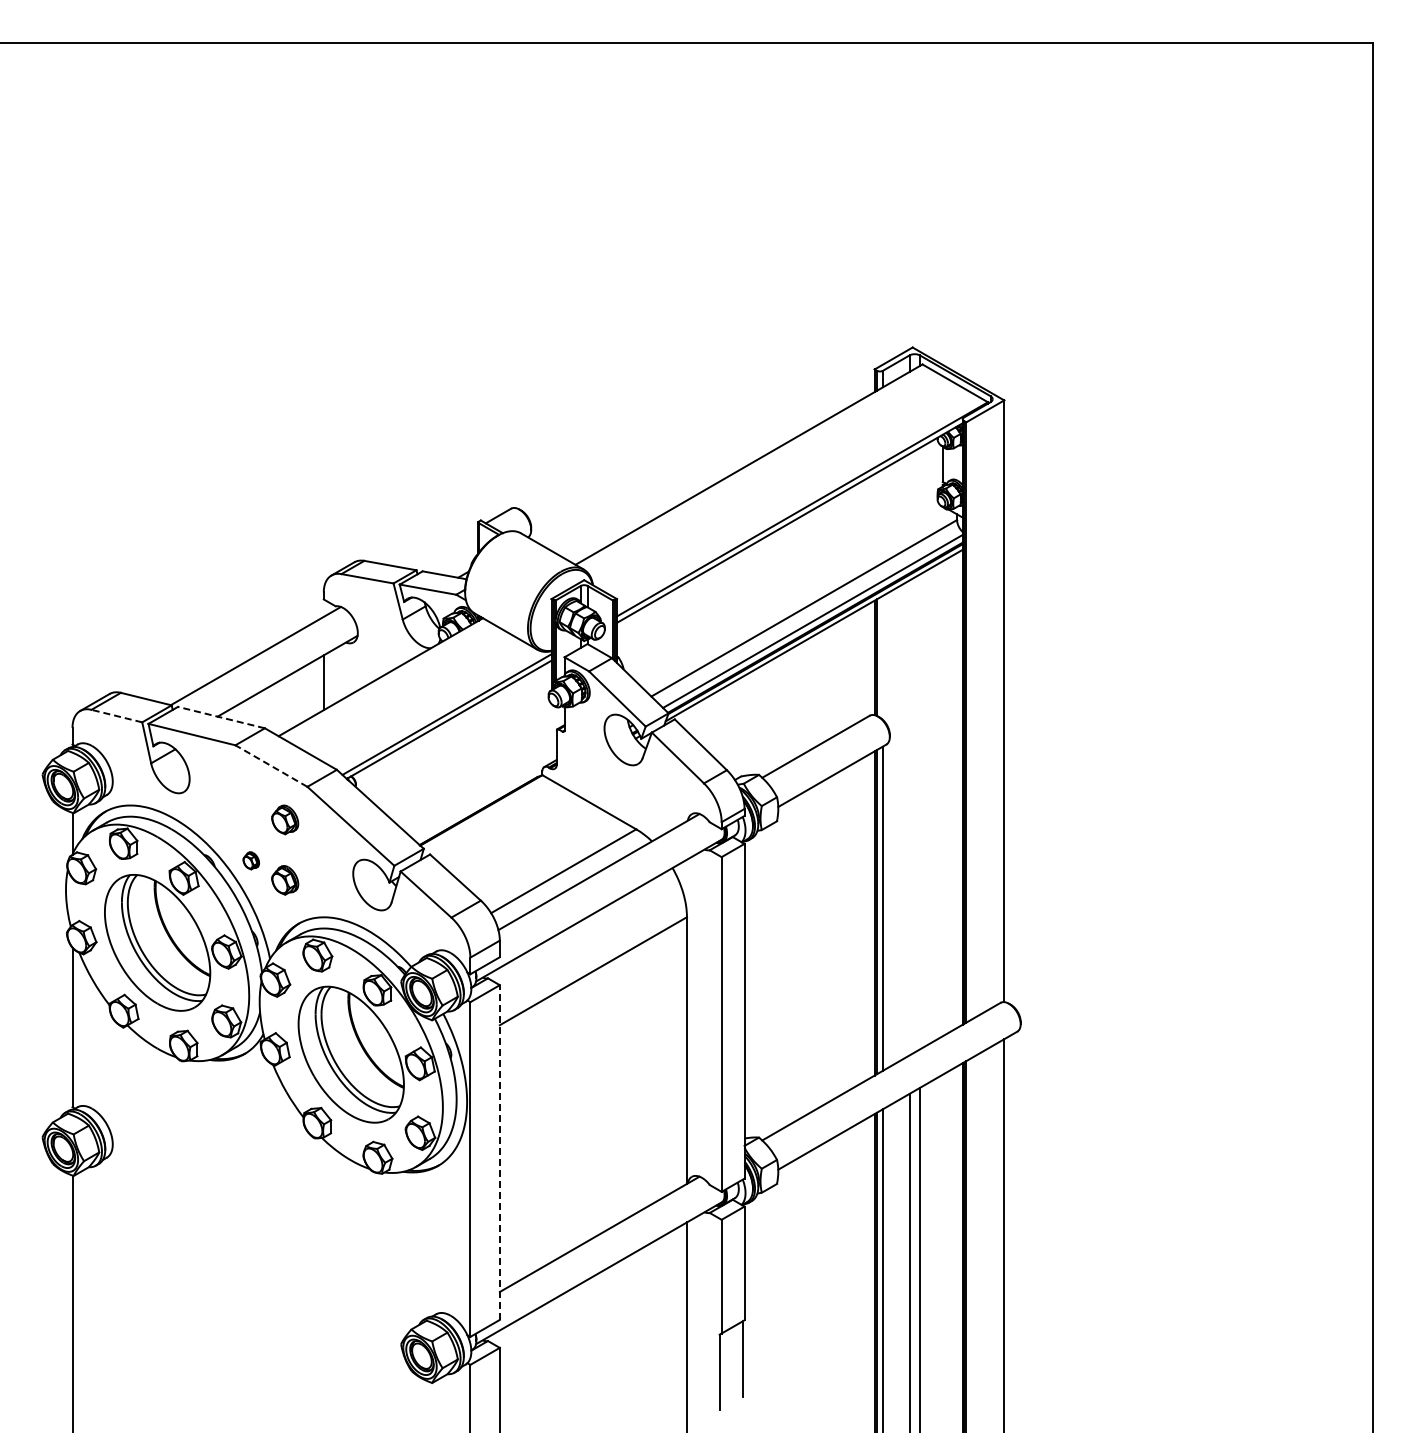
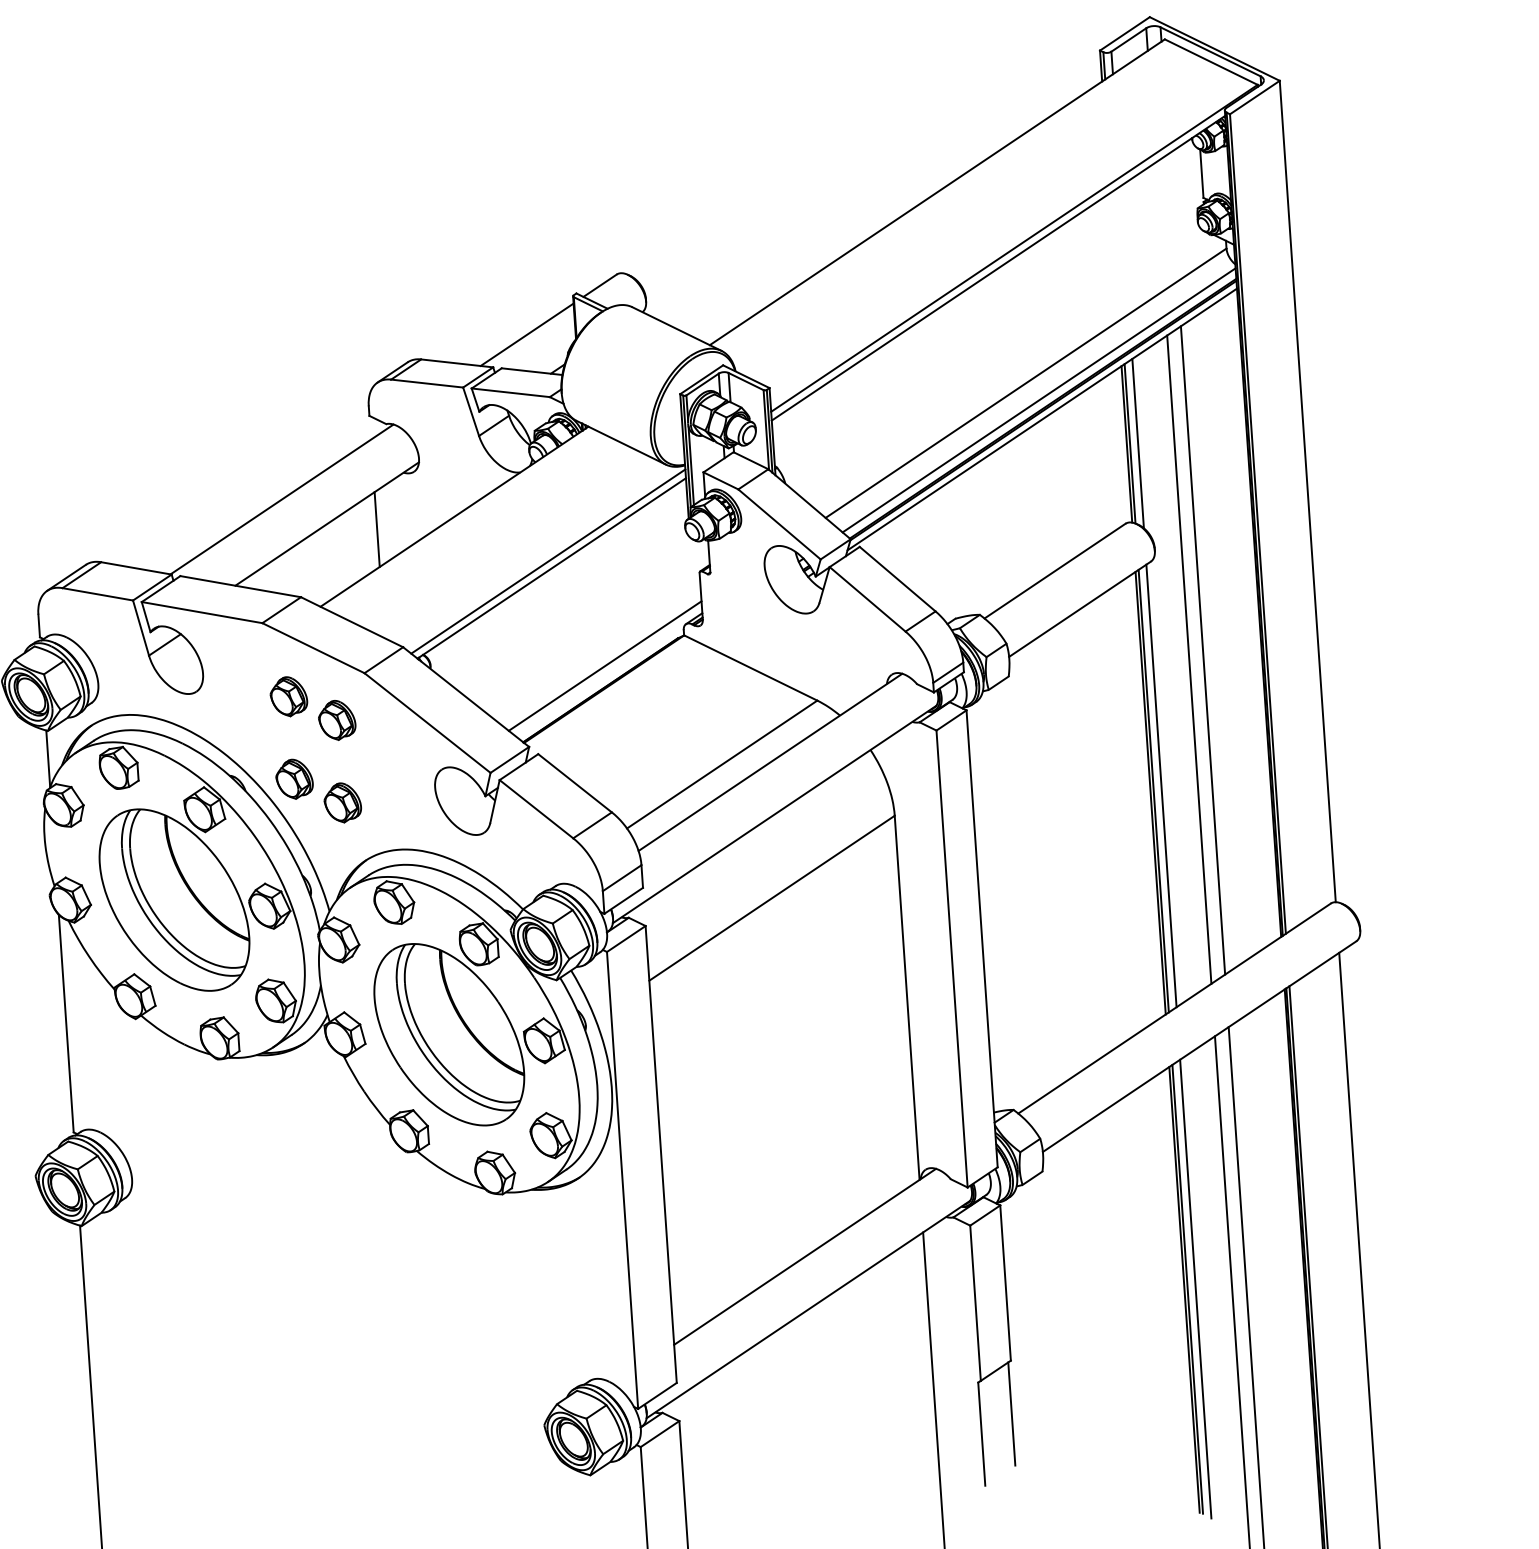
line: (442, 547) -> (526, 333), added
line: (882, 657) -> (1137, 443), added
line: (116, 715) -> (97, 593), dashed -> solid
line: (221, 717) -> (240, 586), dashed -> solid
line: (271, 766) -> (313, 648), dashed -> solid
line: (482, 793) -> (604, 665), added
part: (251, 800) -> (289, 697), added
line: (919, 811) -> (1202, 649), added
line: (909, 817) -> (1189, 658), added
part: (251, 860) -> (295, 778), size x1.67
line: (499, 1152) -> (660, 1154), dashed -> solid

